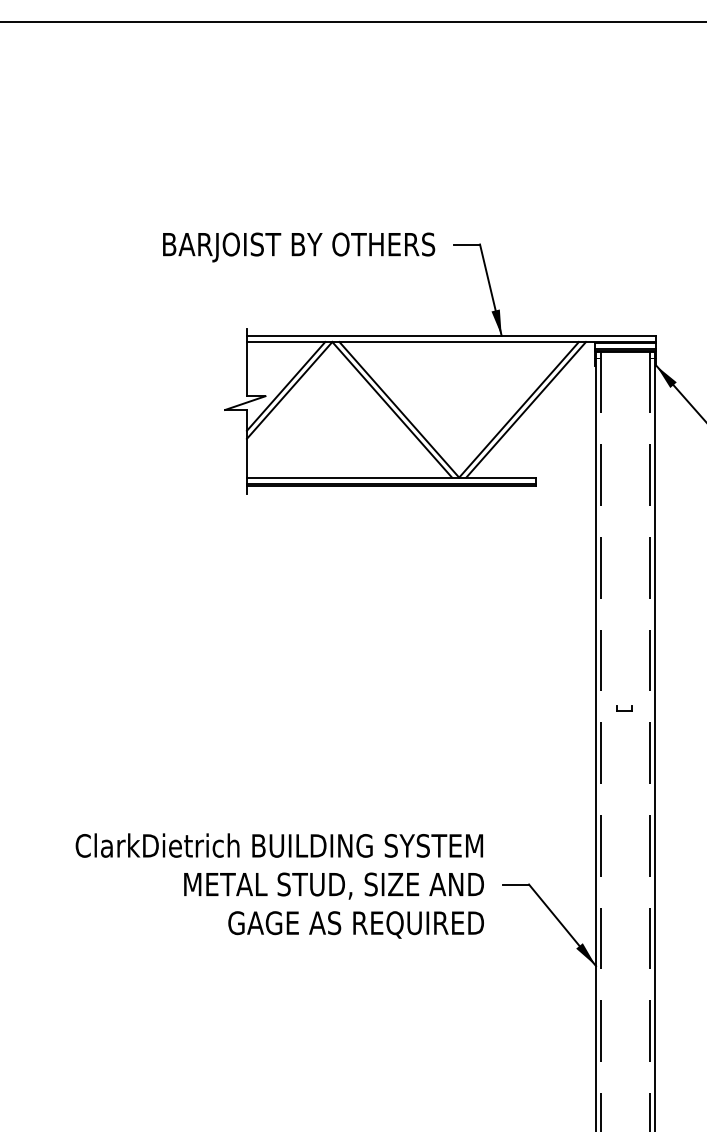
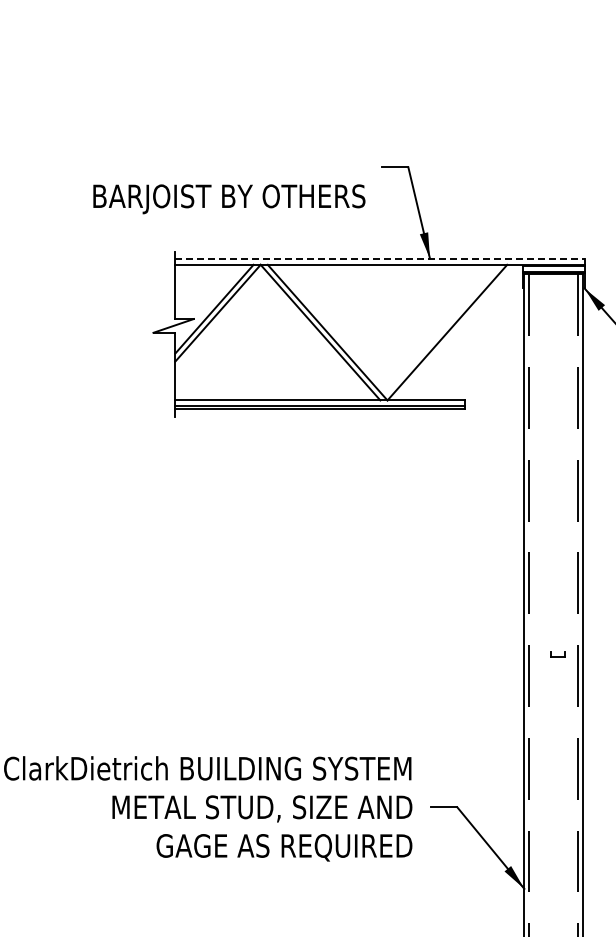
text: (299, 247) -> (229, 199), moved
line: (451, 335) -> (379, 258), solid -> dashed
line: (526, 409) -> (454, 332), removed
part: (624, 708) -> (557, 654), moved

